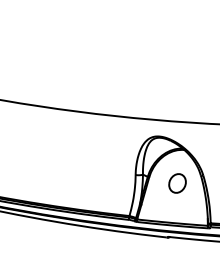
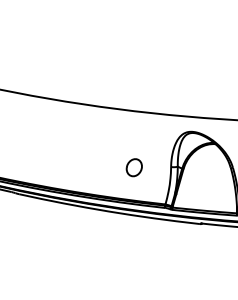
part: (176, 183) -> (133, 167), moved

